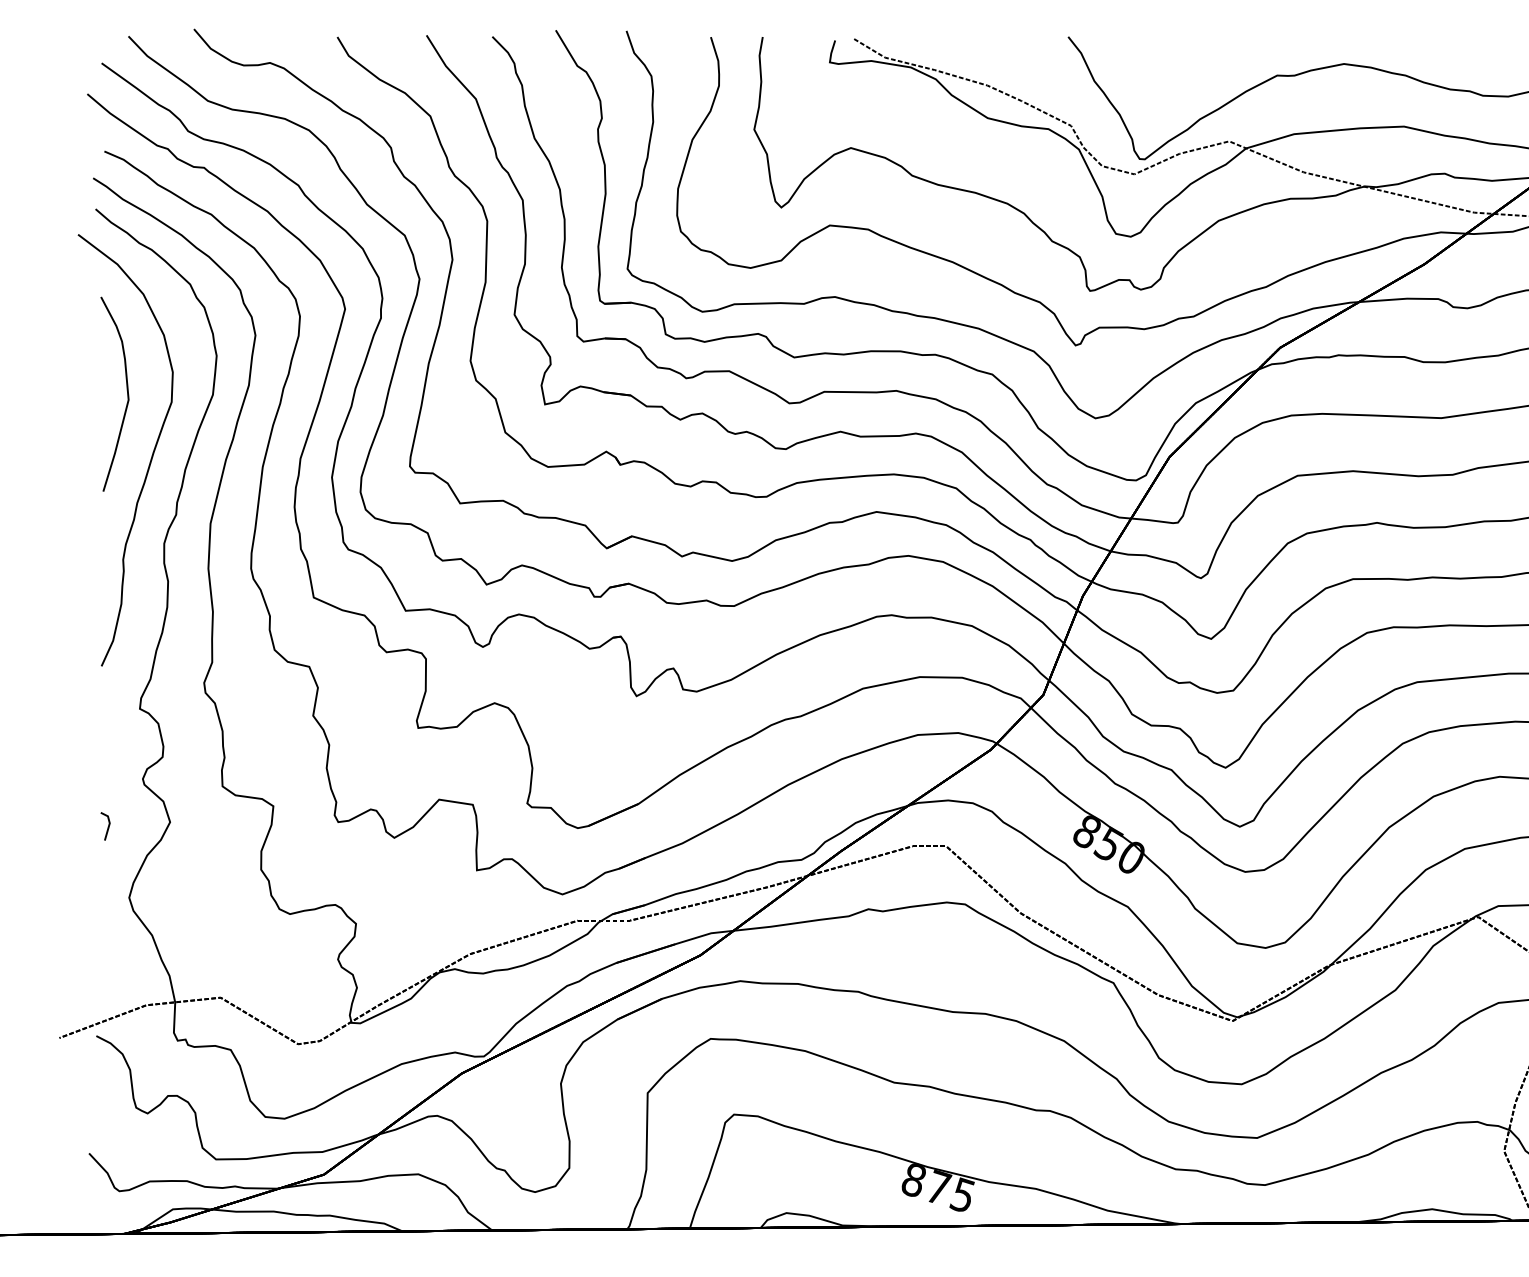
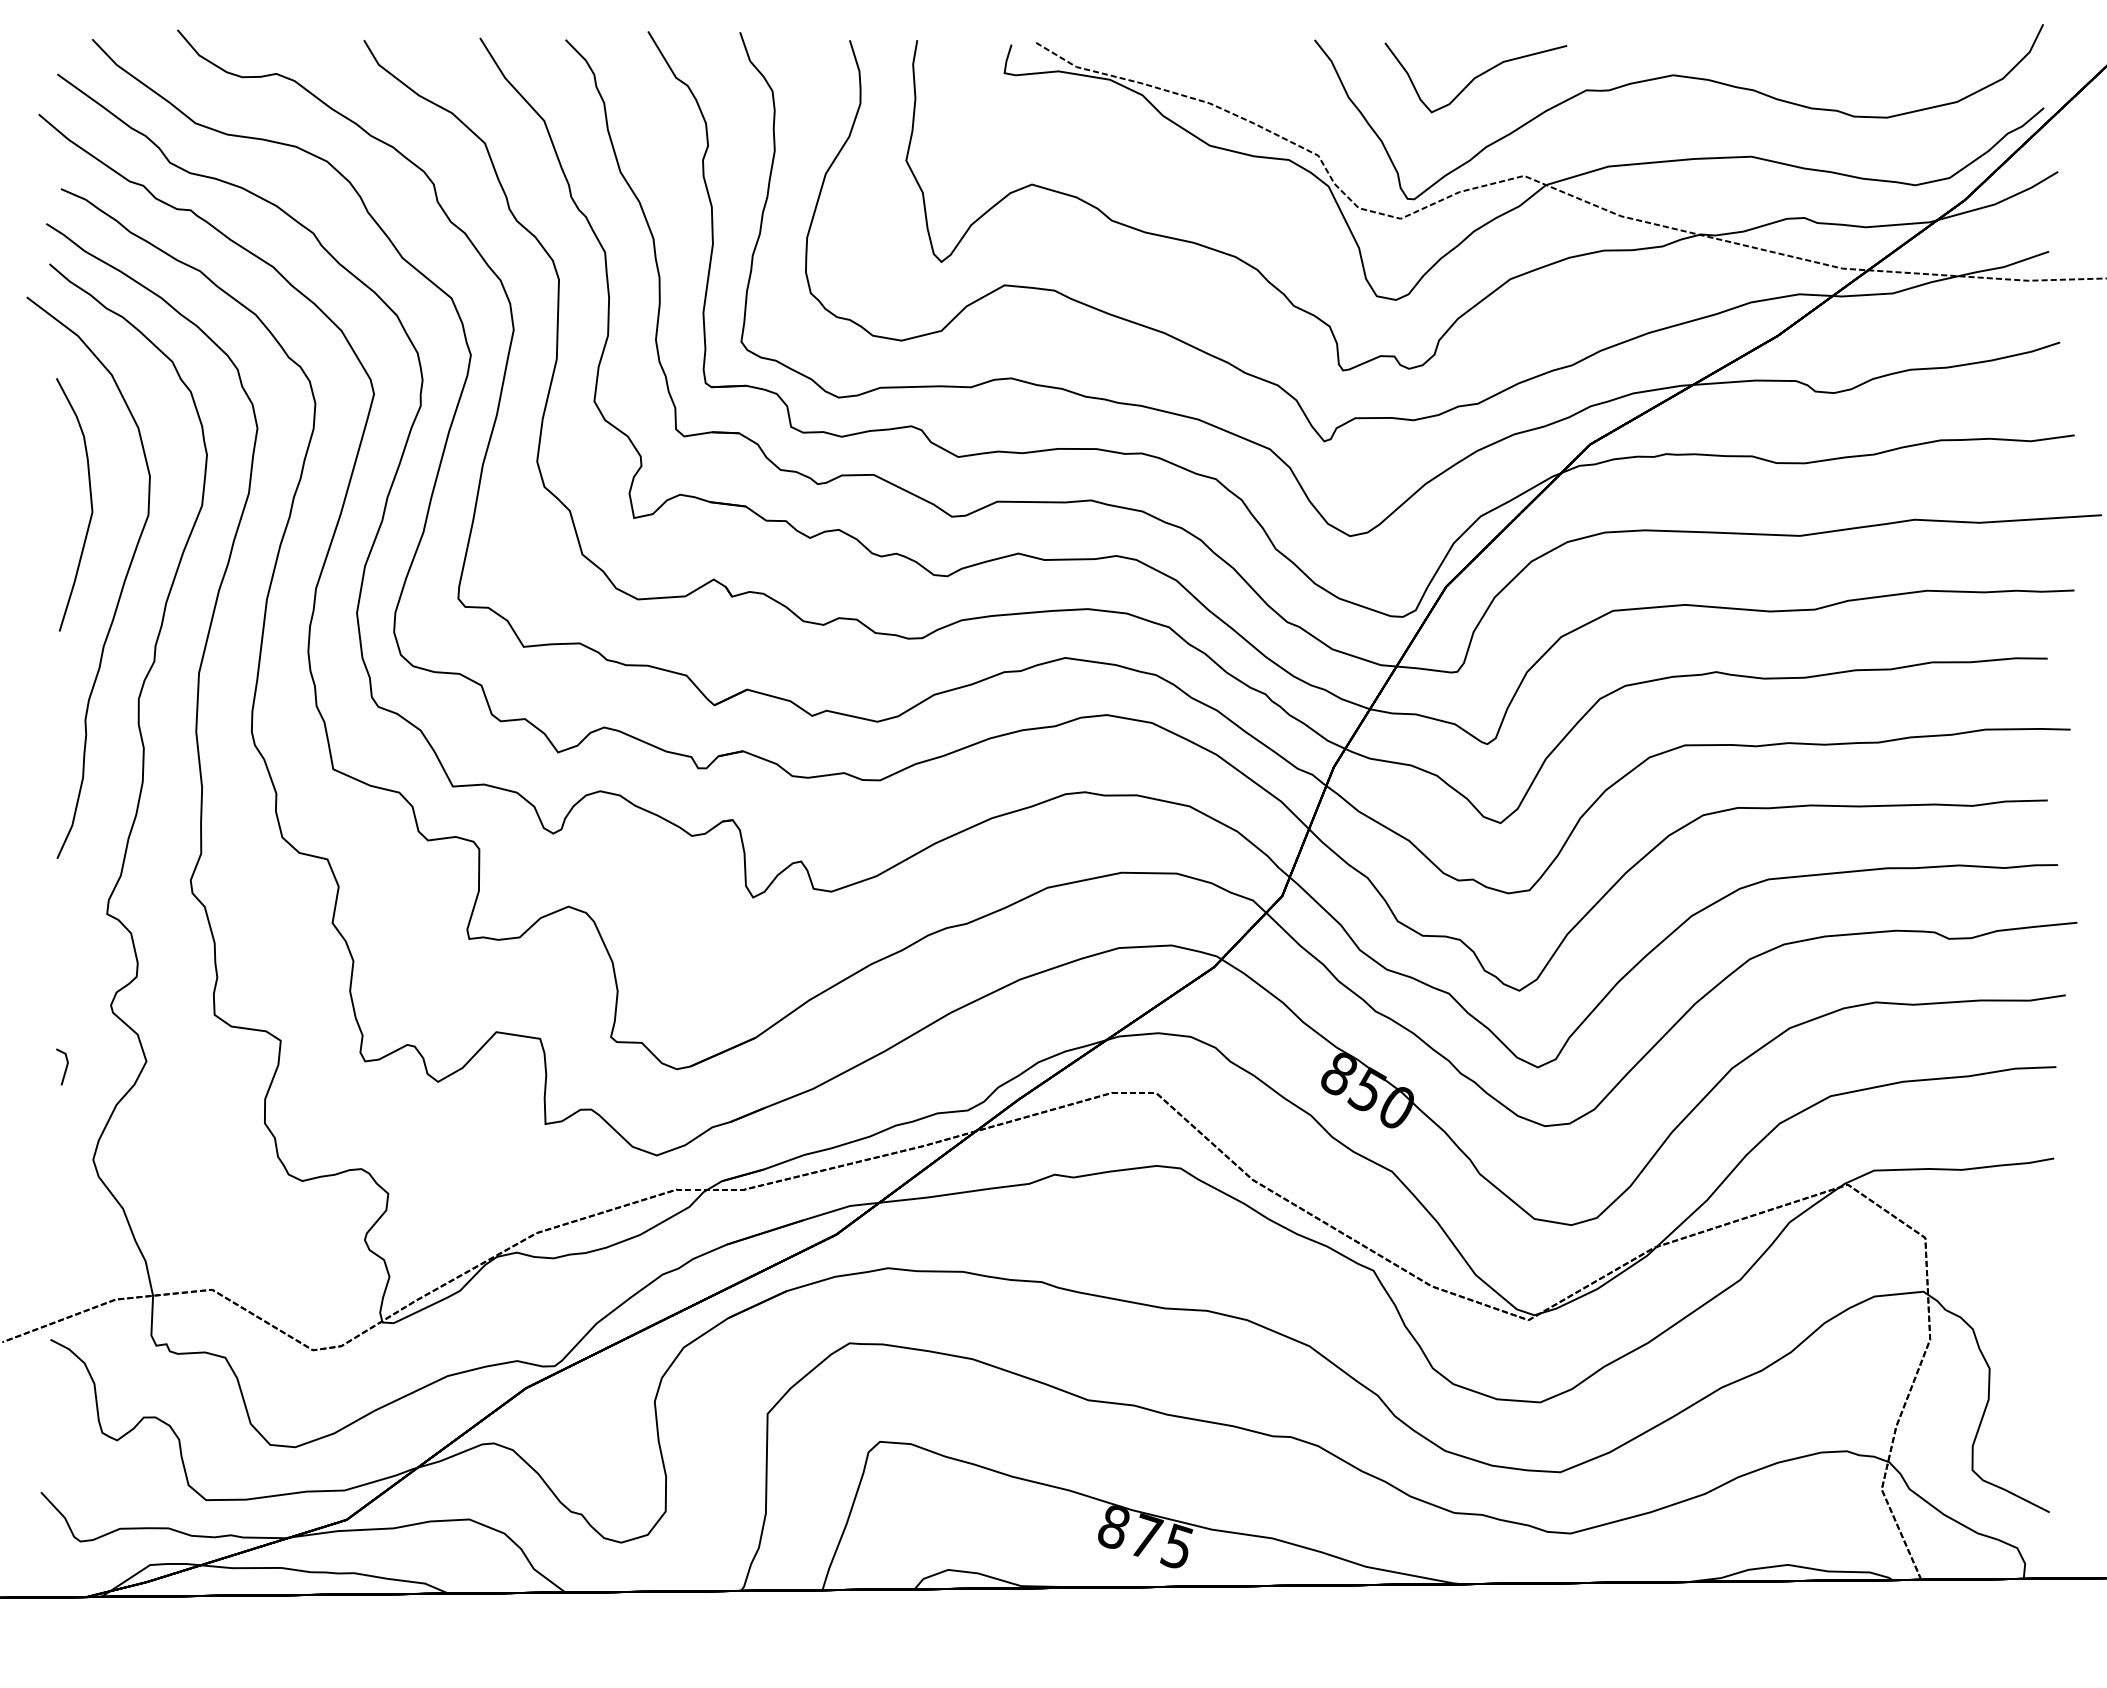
part: (1191, 65) -> (1475, 77), added

